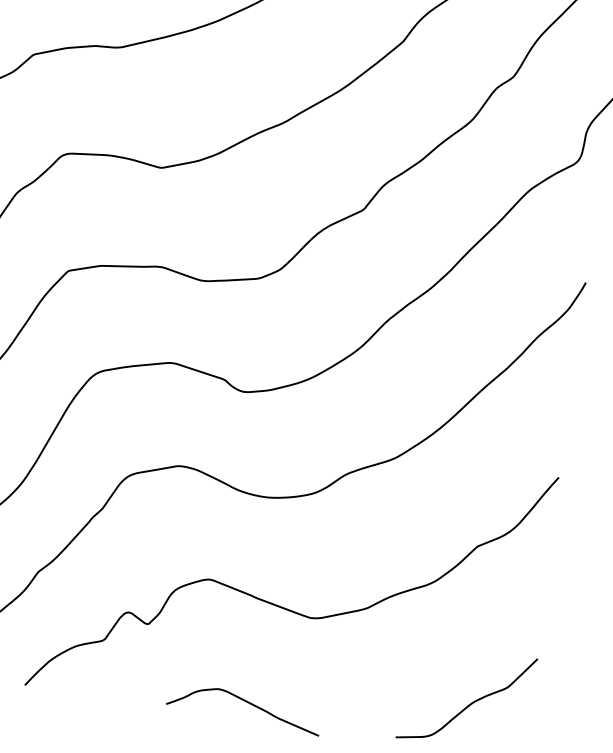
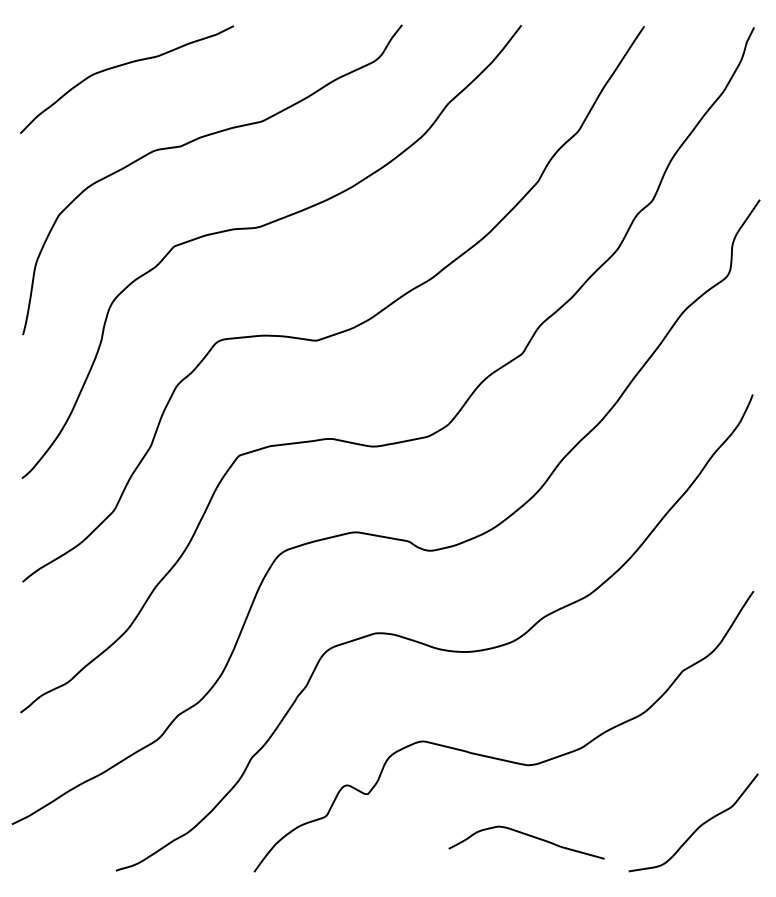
curve: (246, 703) -> (528, 836), moved

